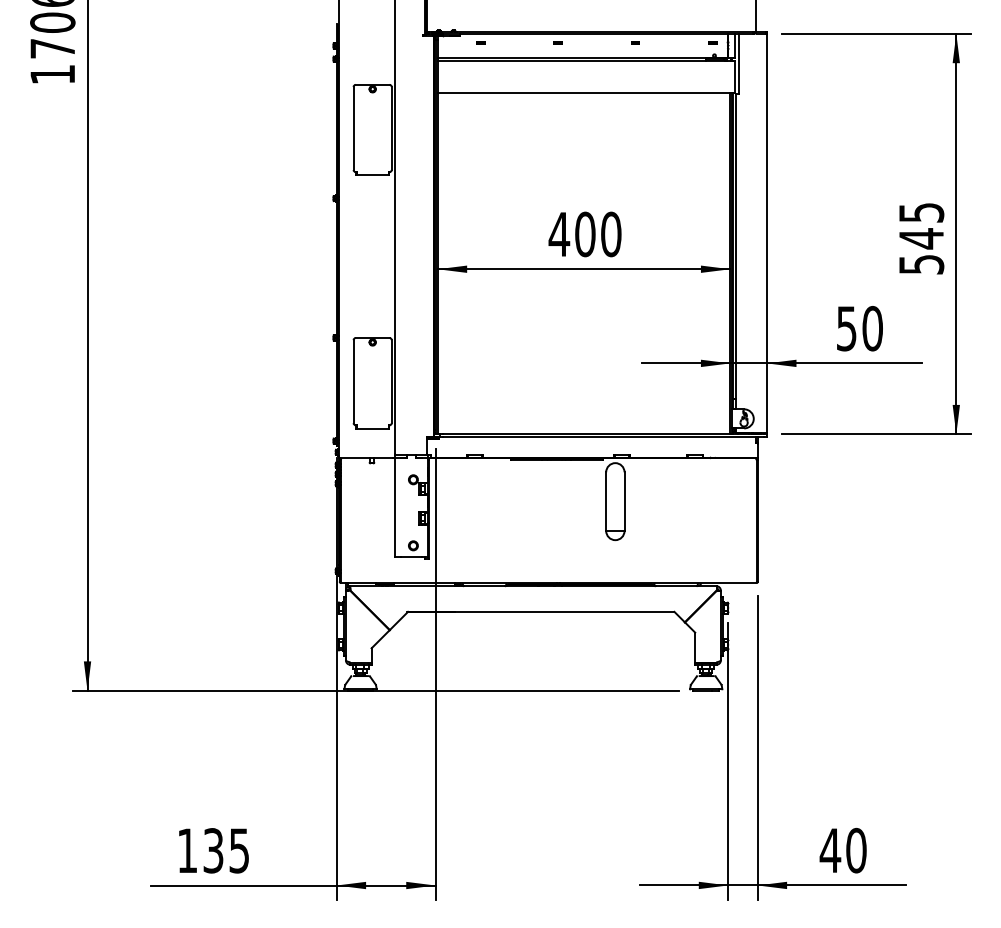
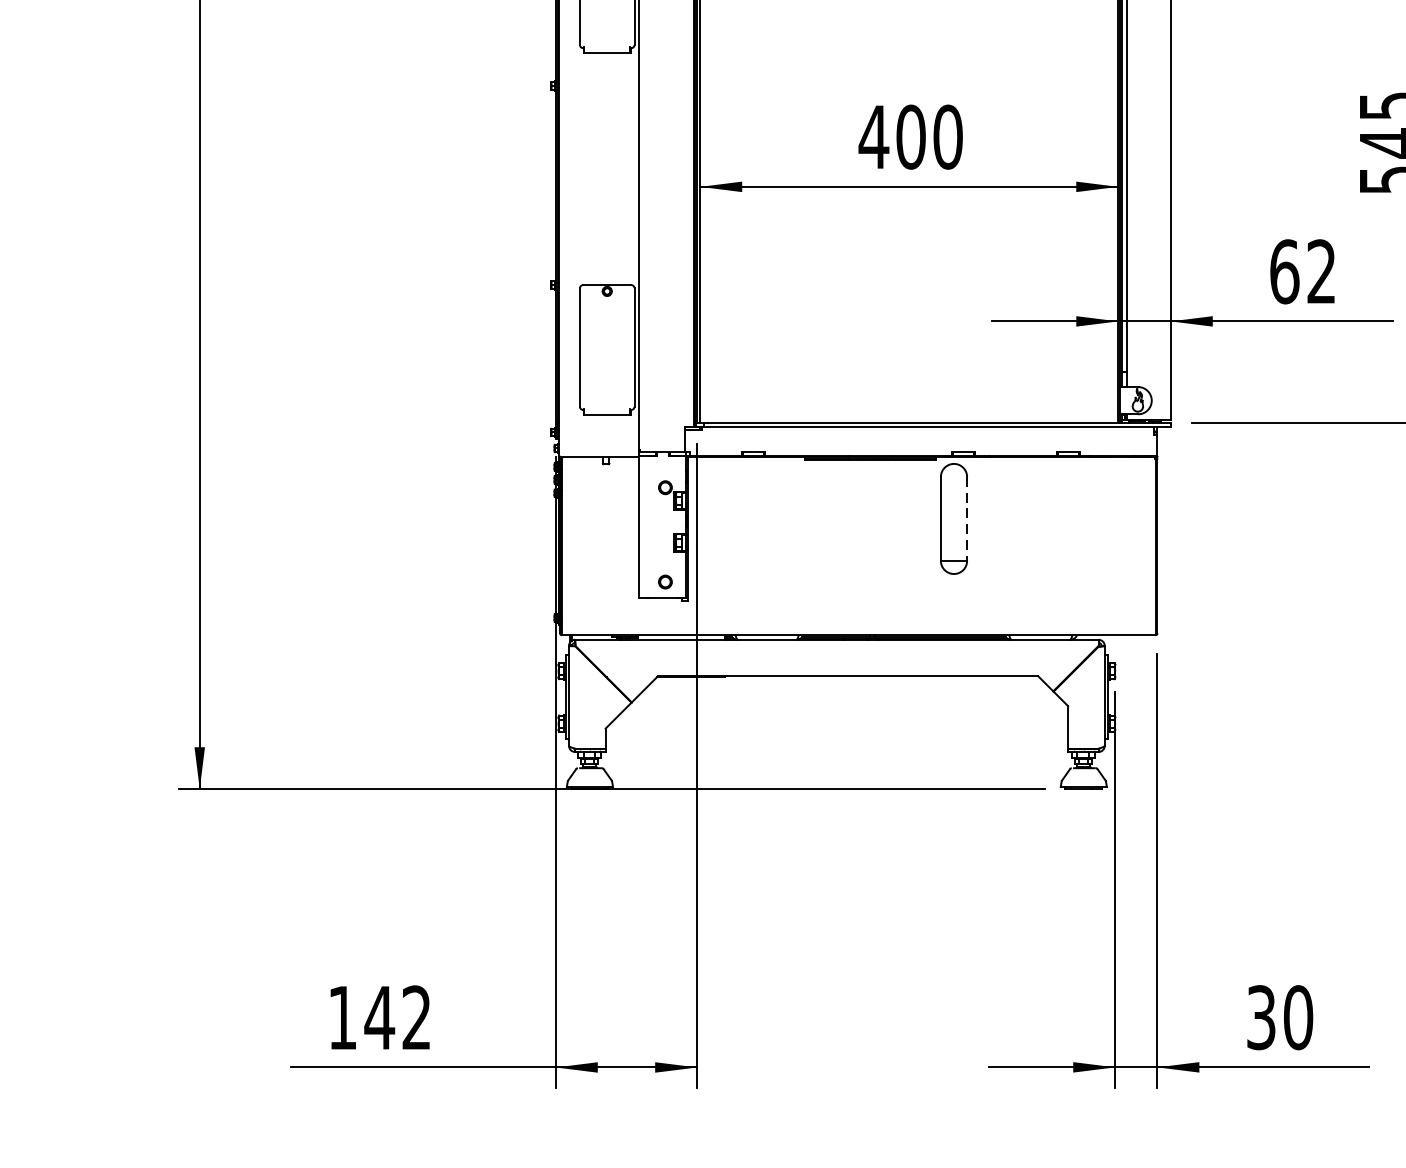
text: (859, 328) -> (1302, 271), 50 -> 62
line: (624, 502) -> (967, 520), solid -> dashed
text: (225, 850) -> (396, 1017), 135 -> 142
text: (830, 850) -> (1261, 1017), 40 -> 30

